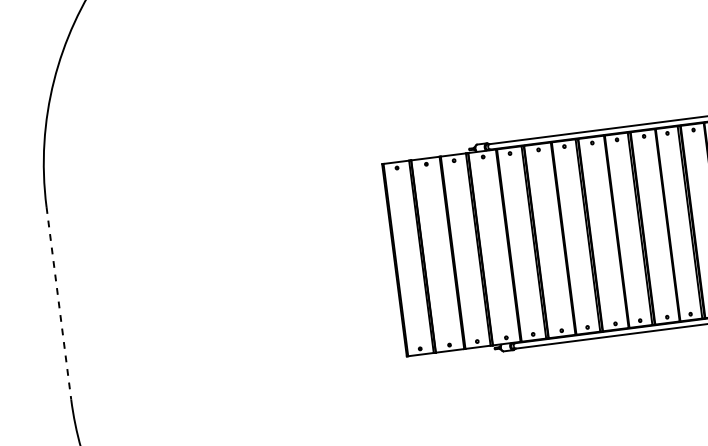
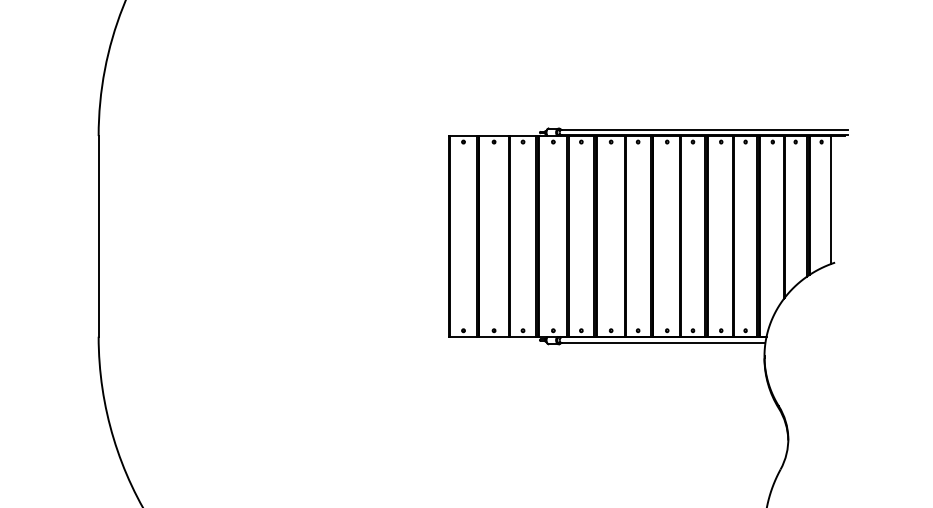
line: (58, 303) -> (98, 236), dashed -> solid

